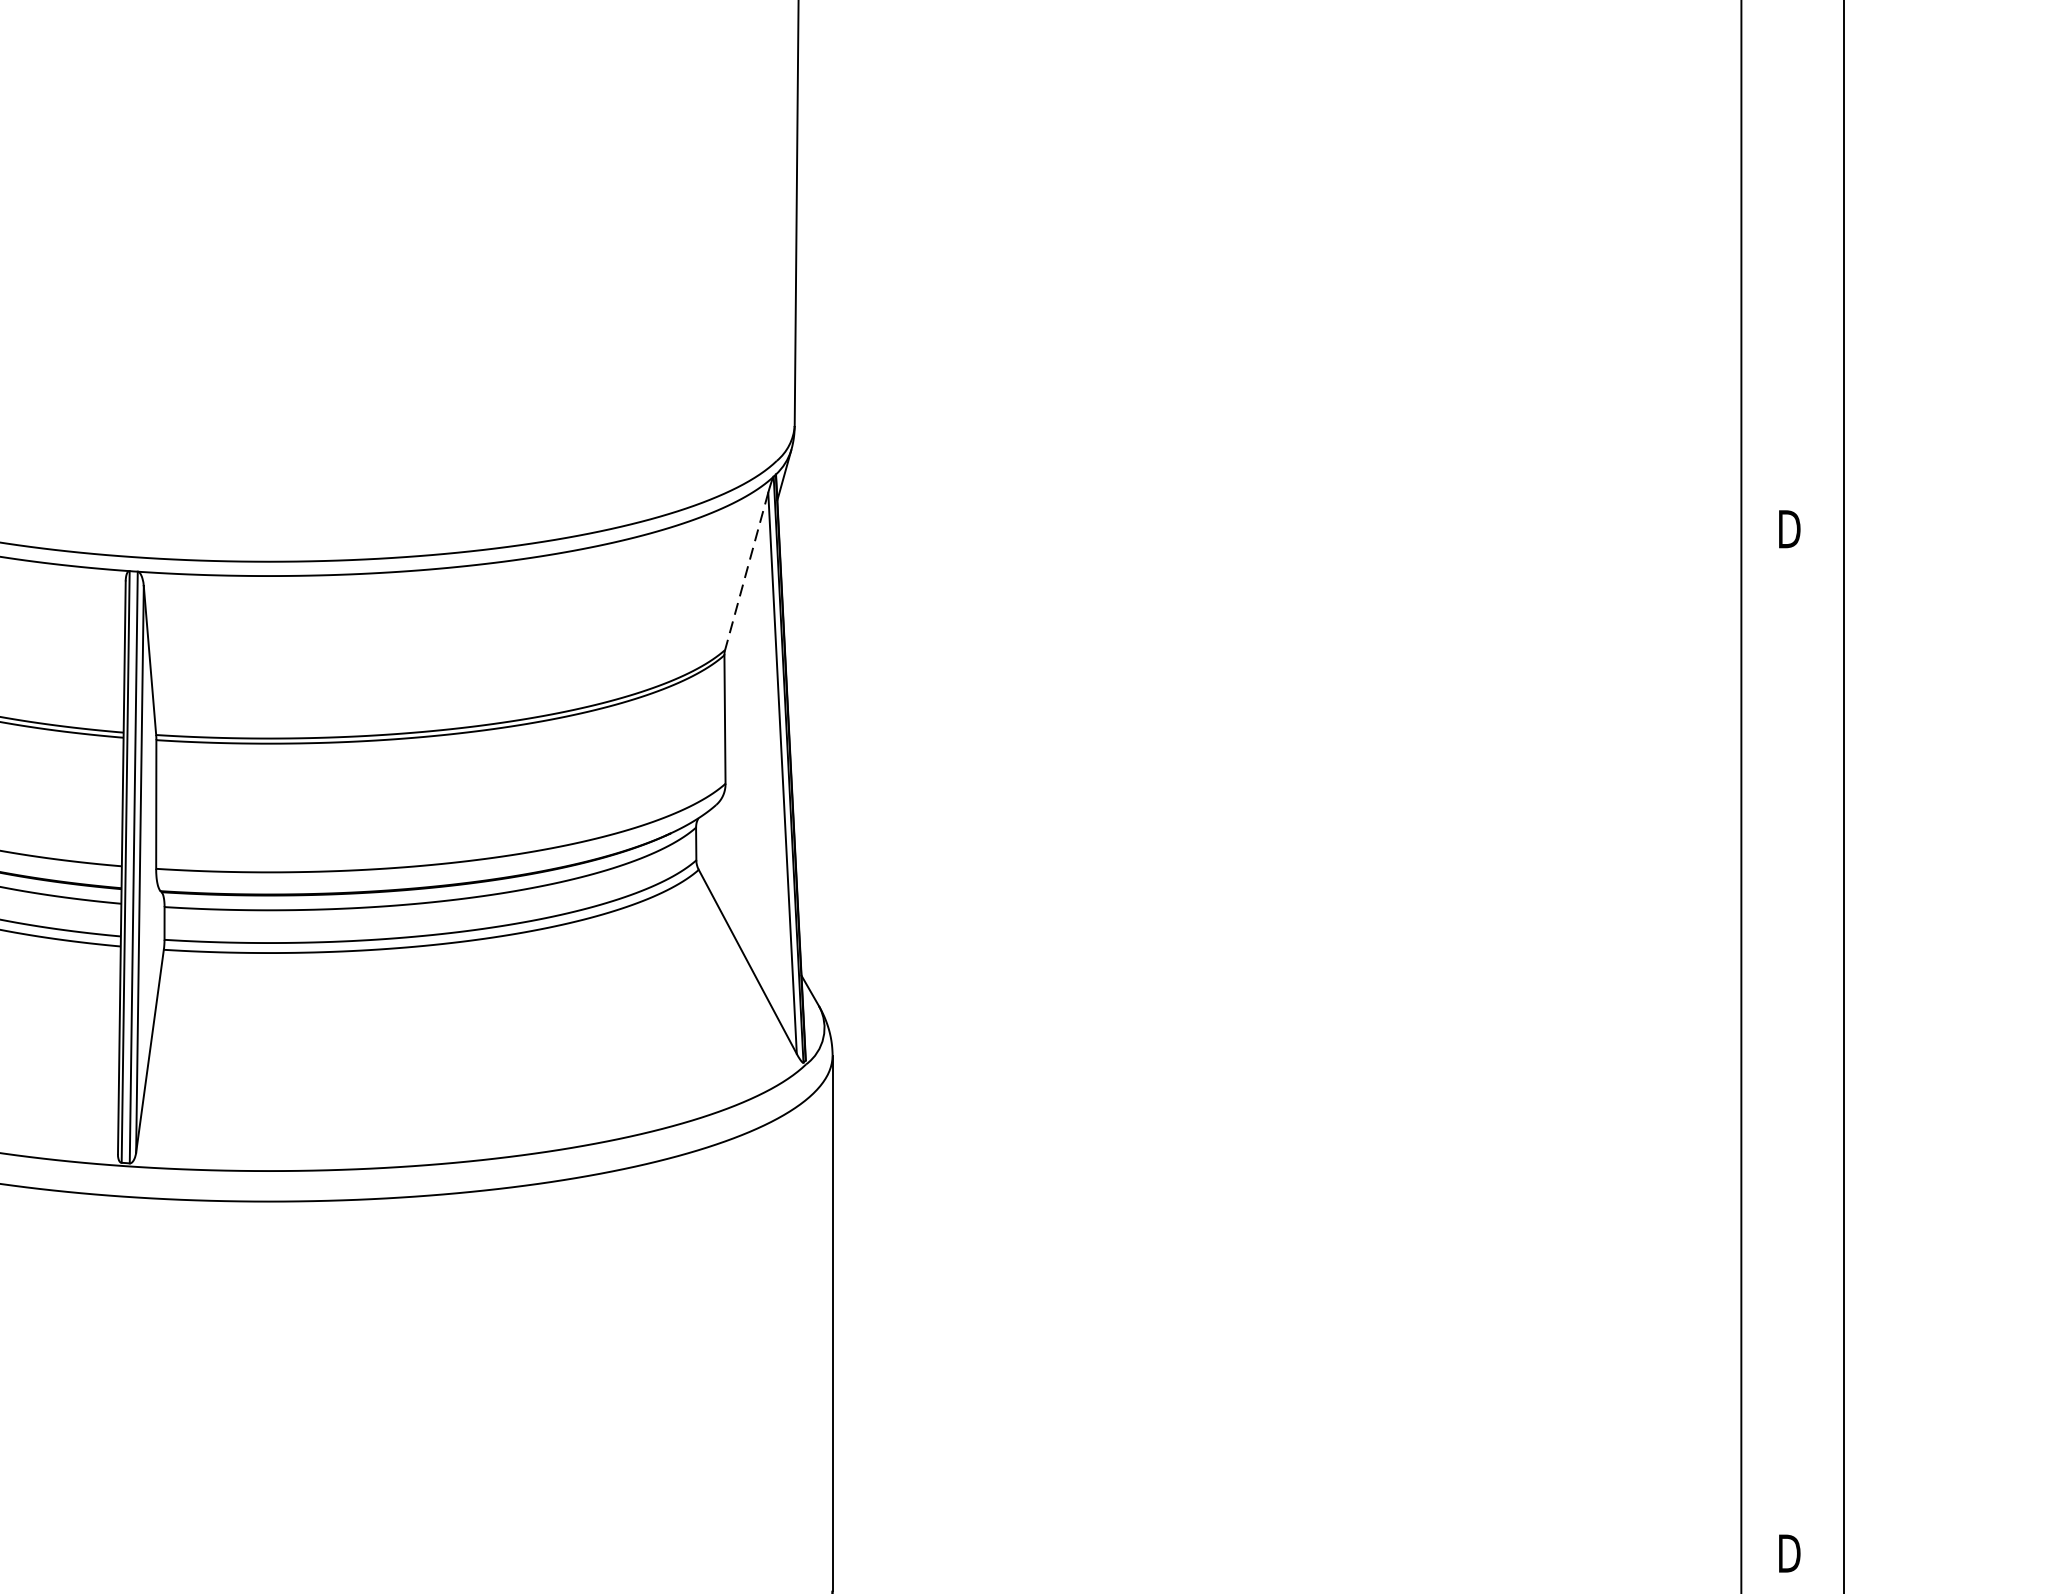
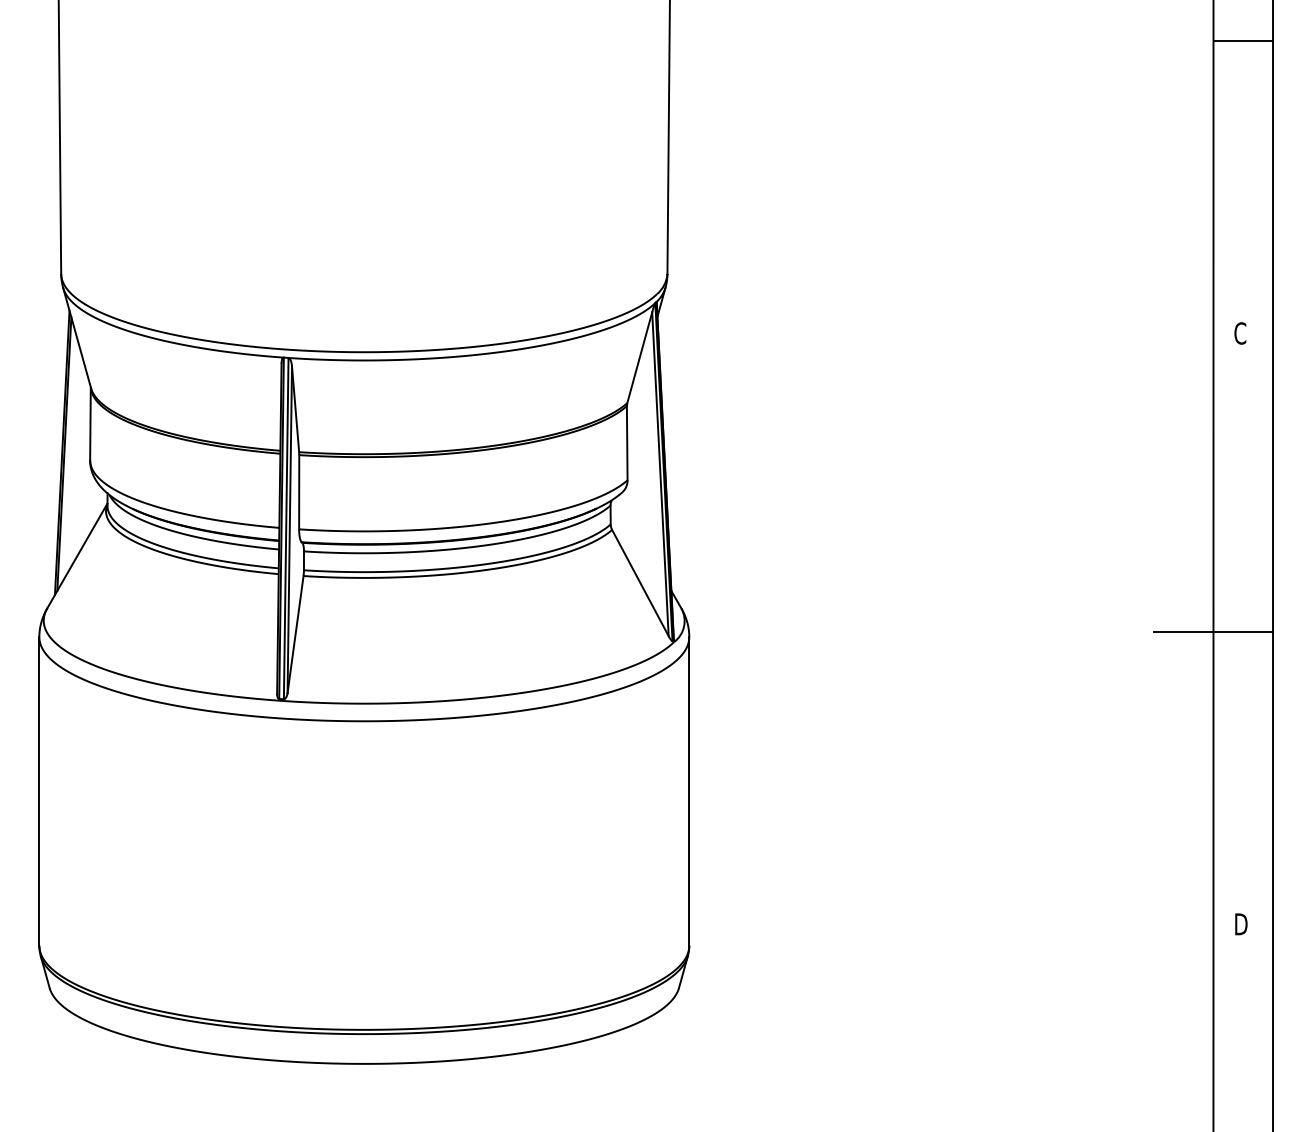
line: (1791, 21) -> (1242, 40), added
text: (1788, 529) -> (1240, 333), D -> C
line: (746, 572) -> (639, 358), dashed -> solid
line: (1741, 1045) -> (1213, 631), added

